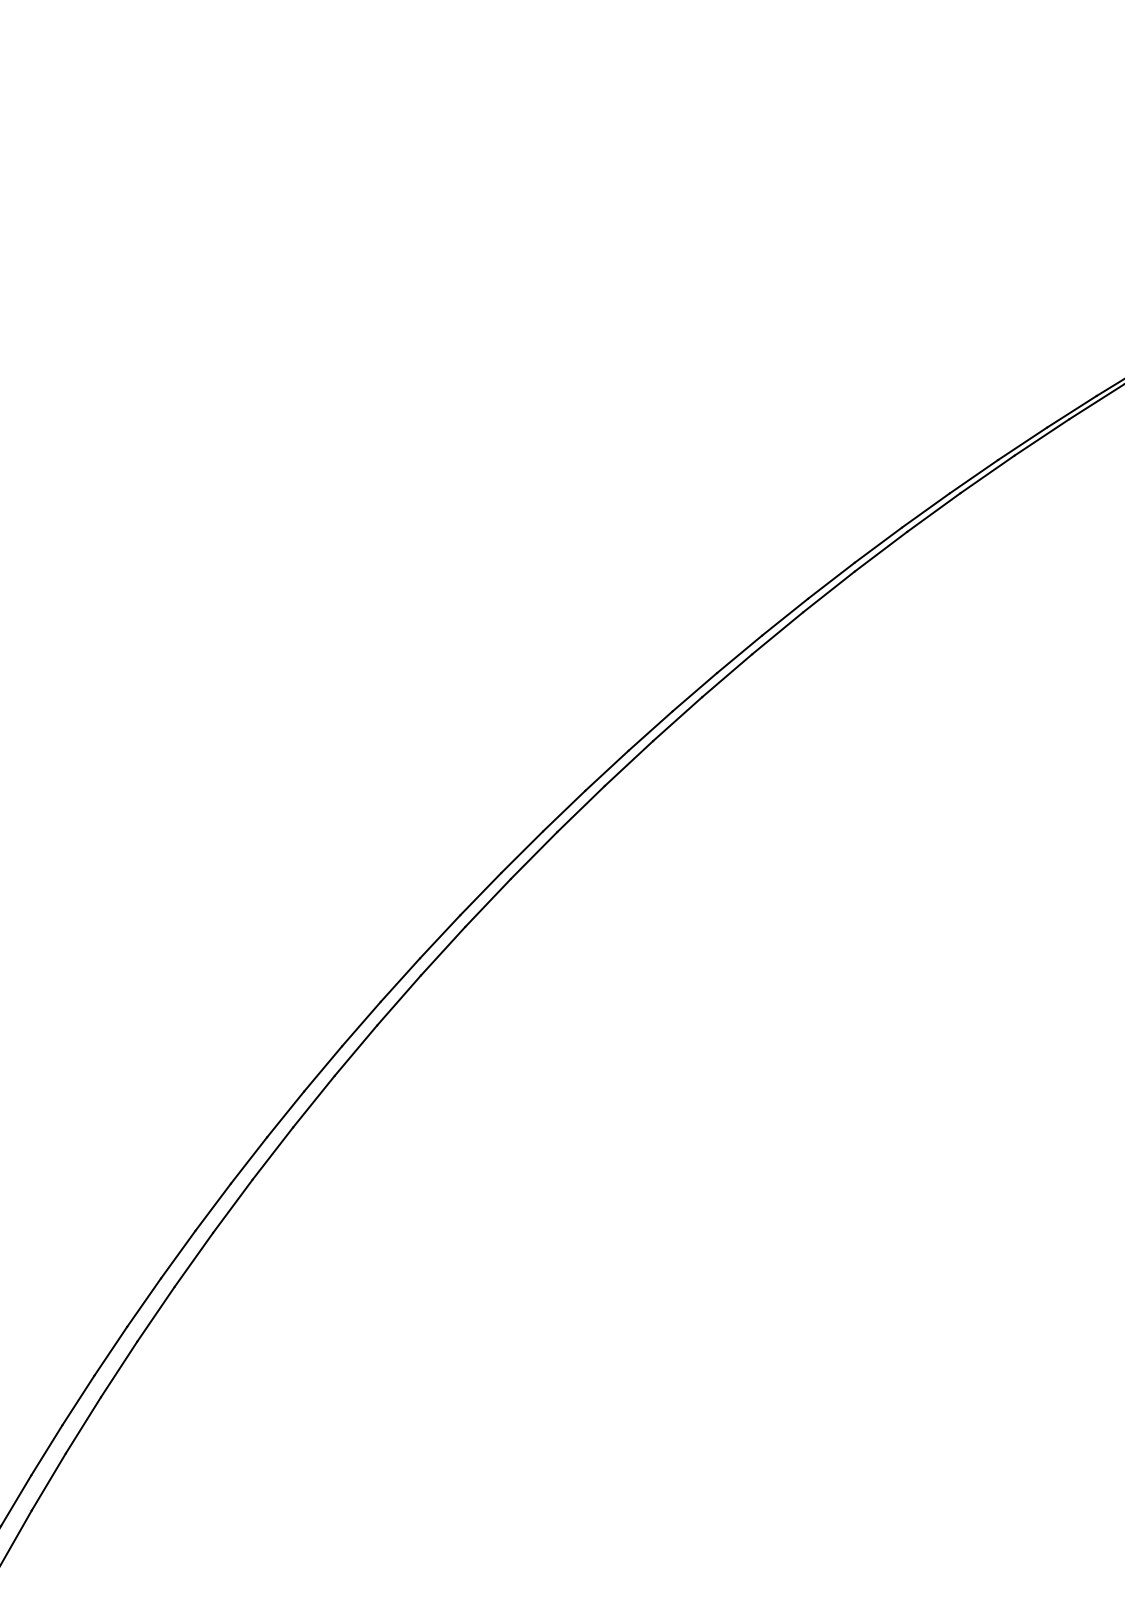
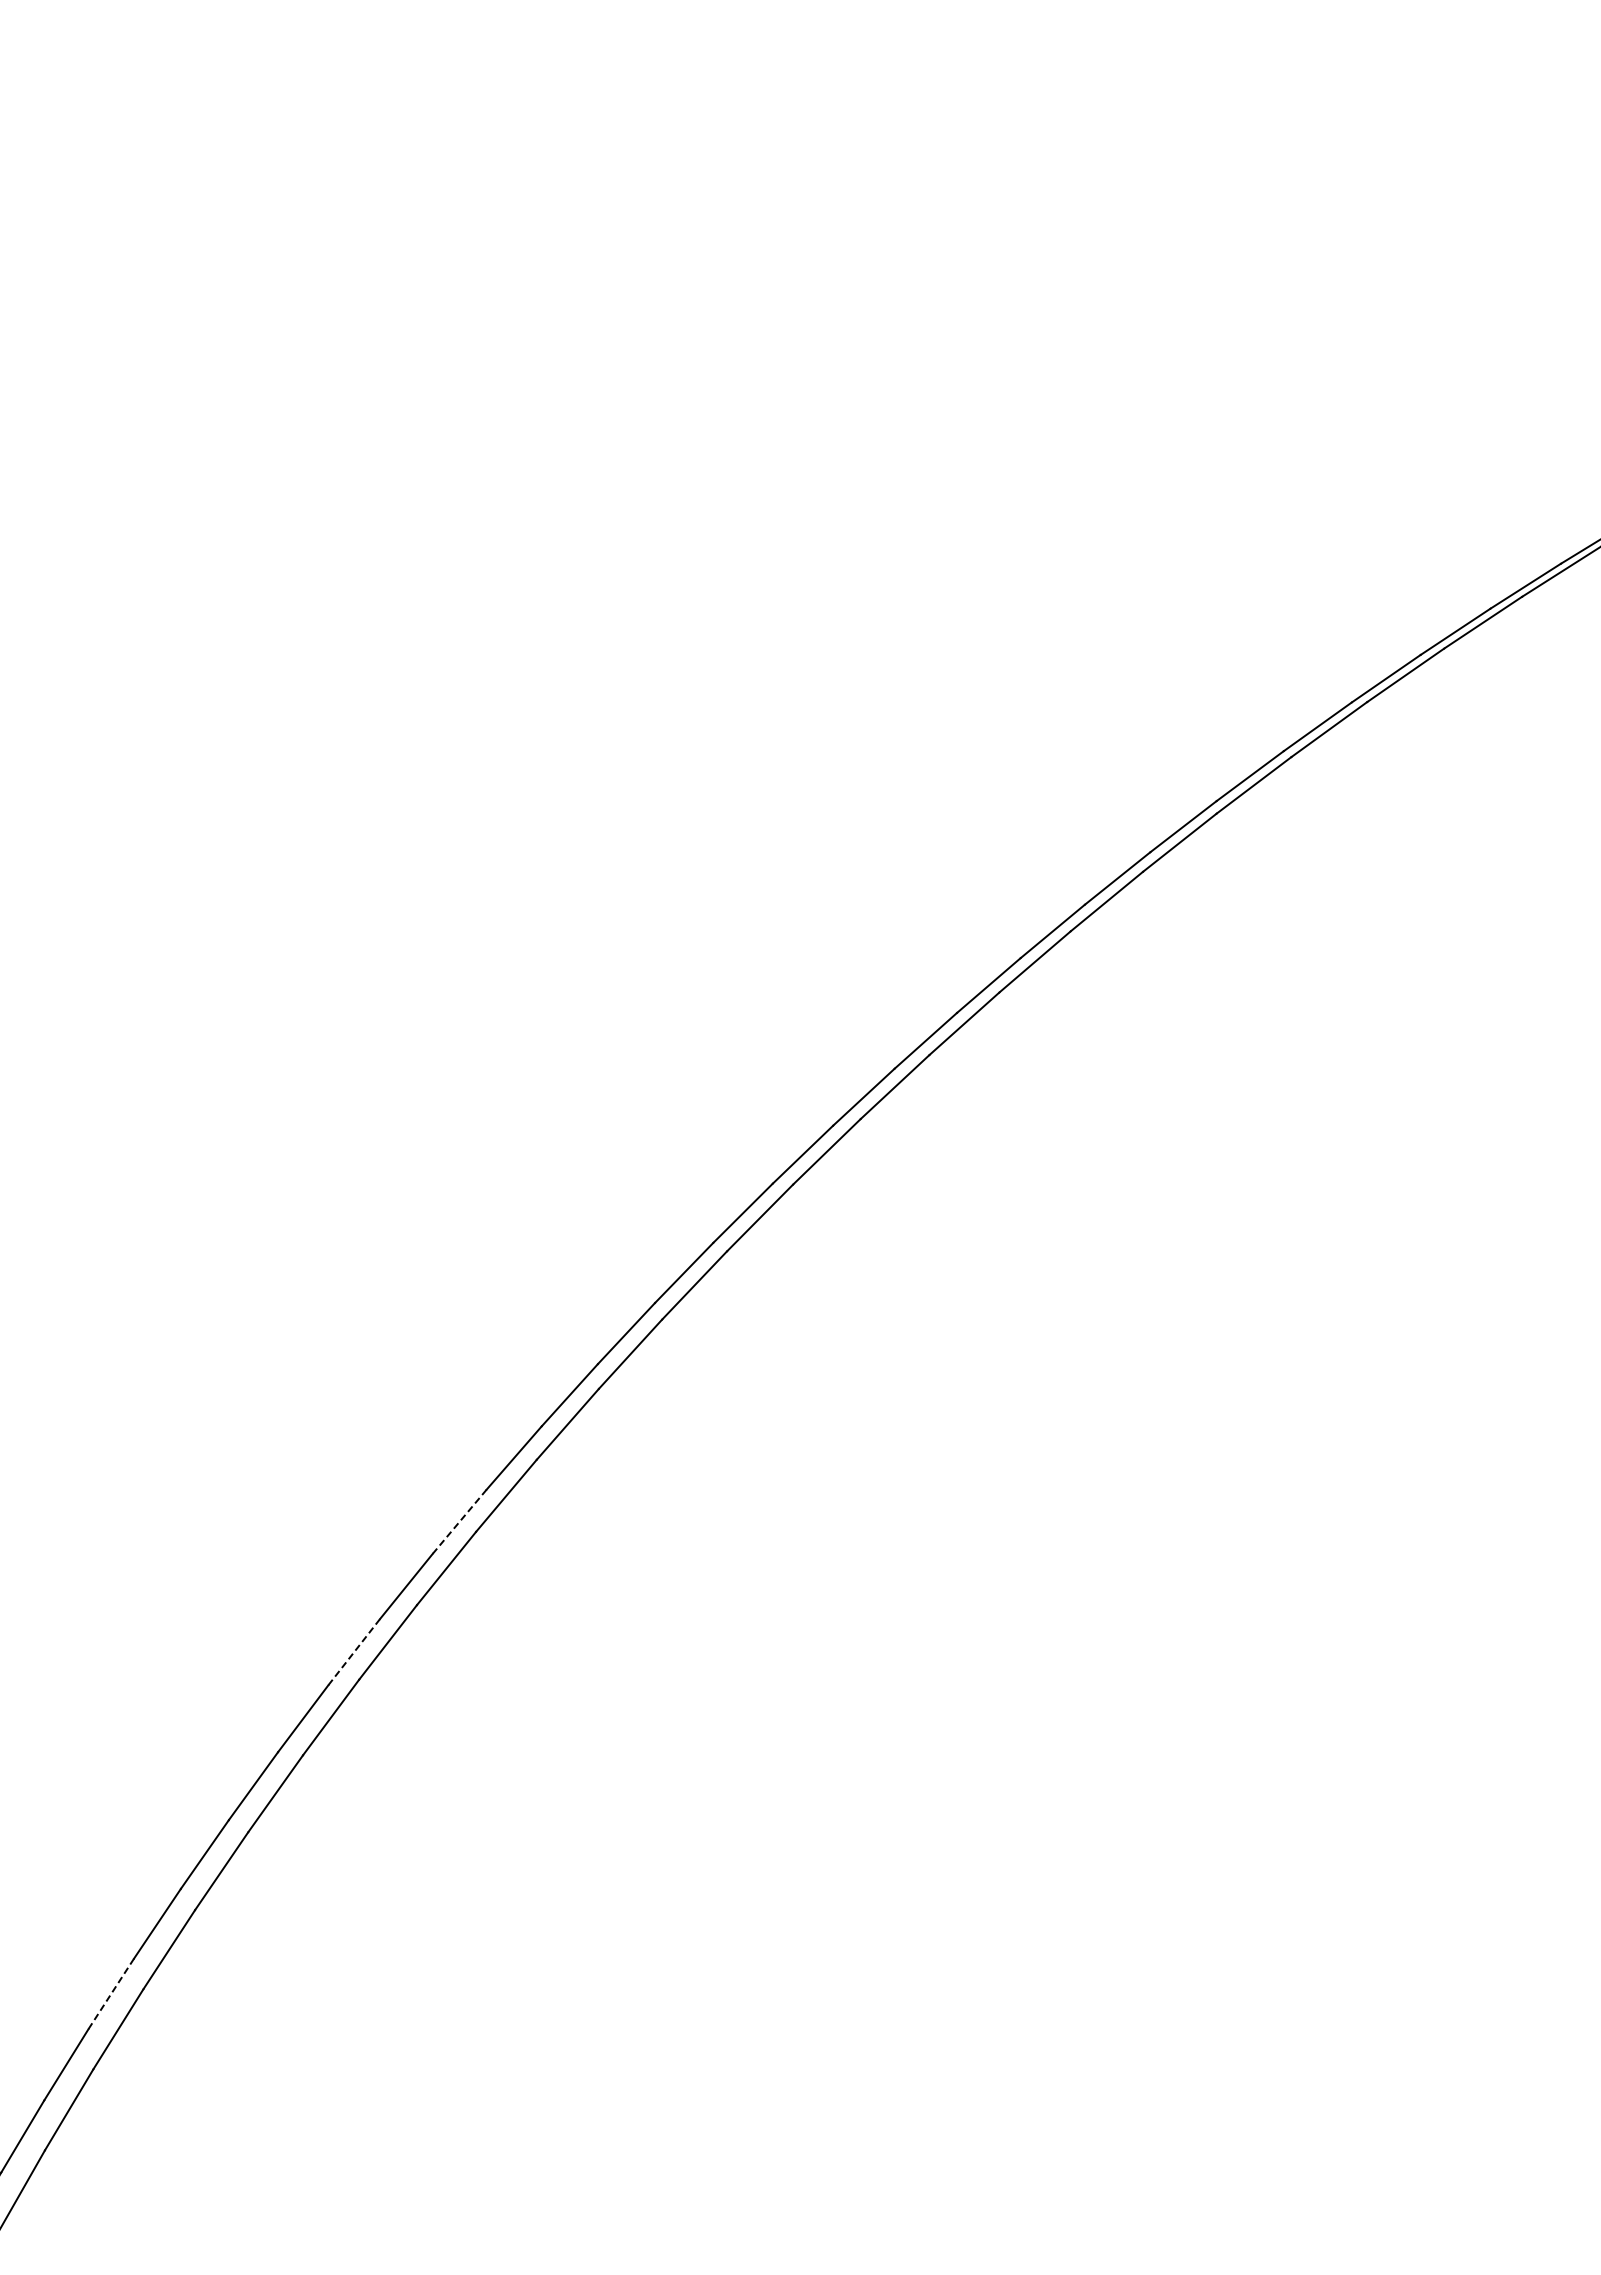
line: (322, 1068) -> (459, 1521), solid -> dashed
line: (249, 1160) -> (354, 1652), solid -> dashed
line: (78, 1400) -> (111, 1993), solid -> dashed

